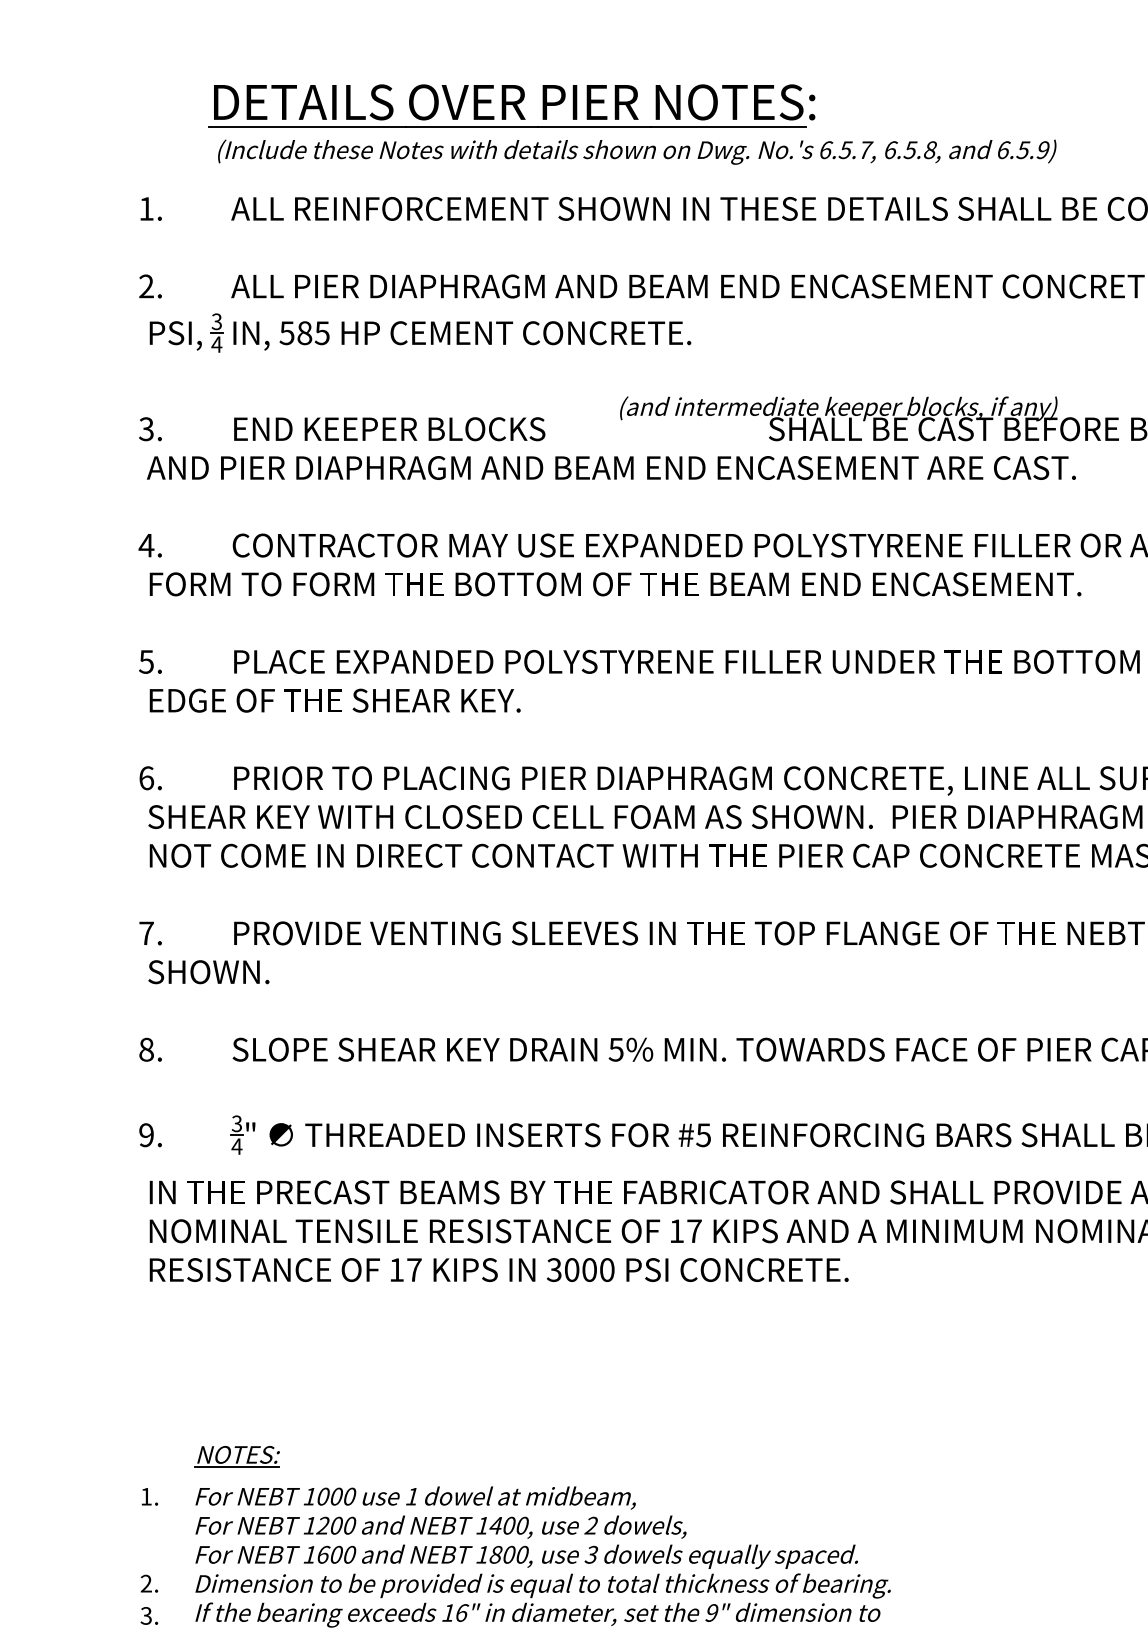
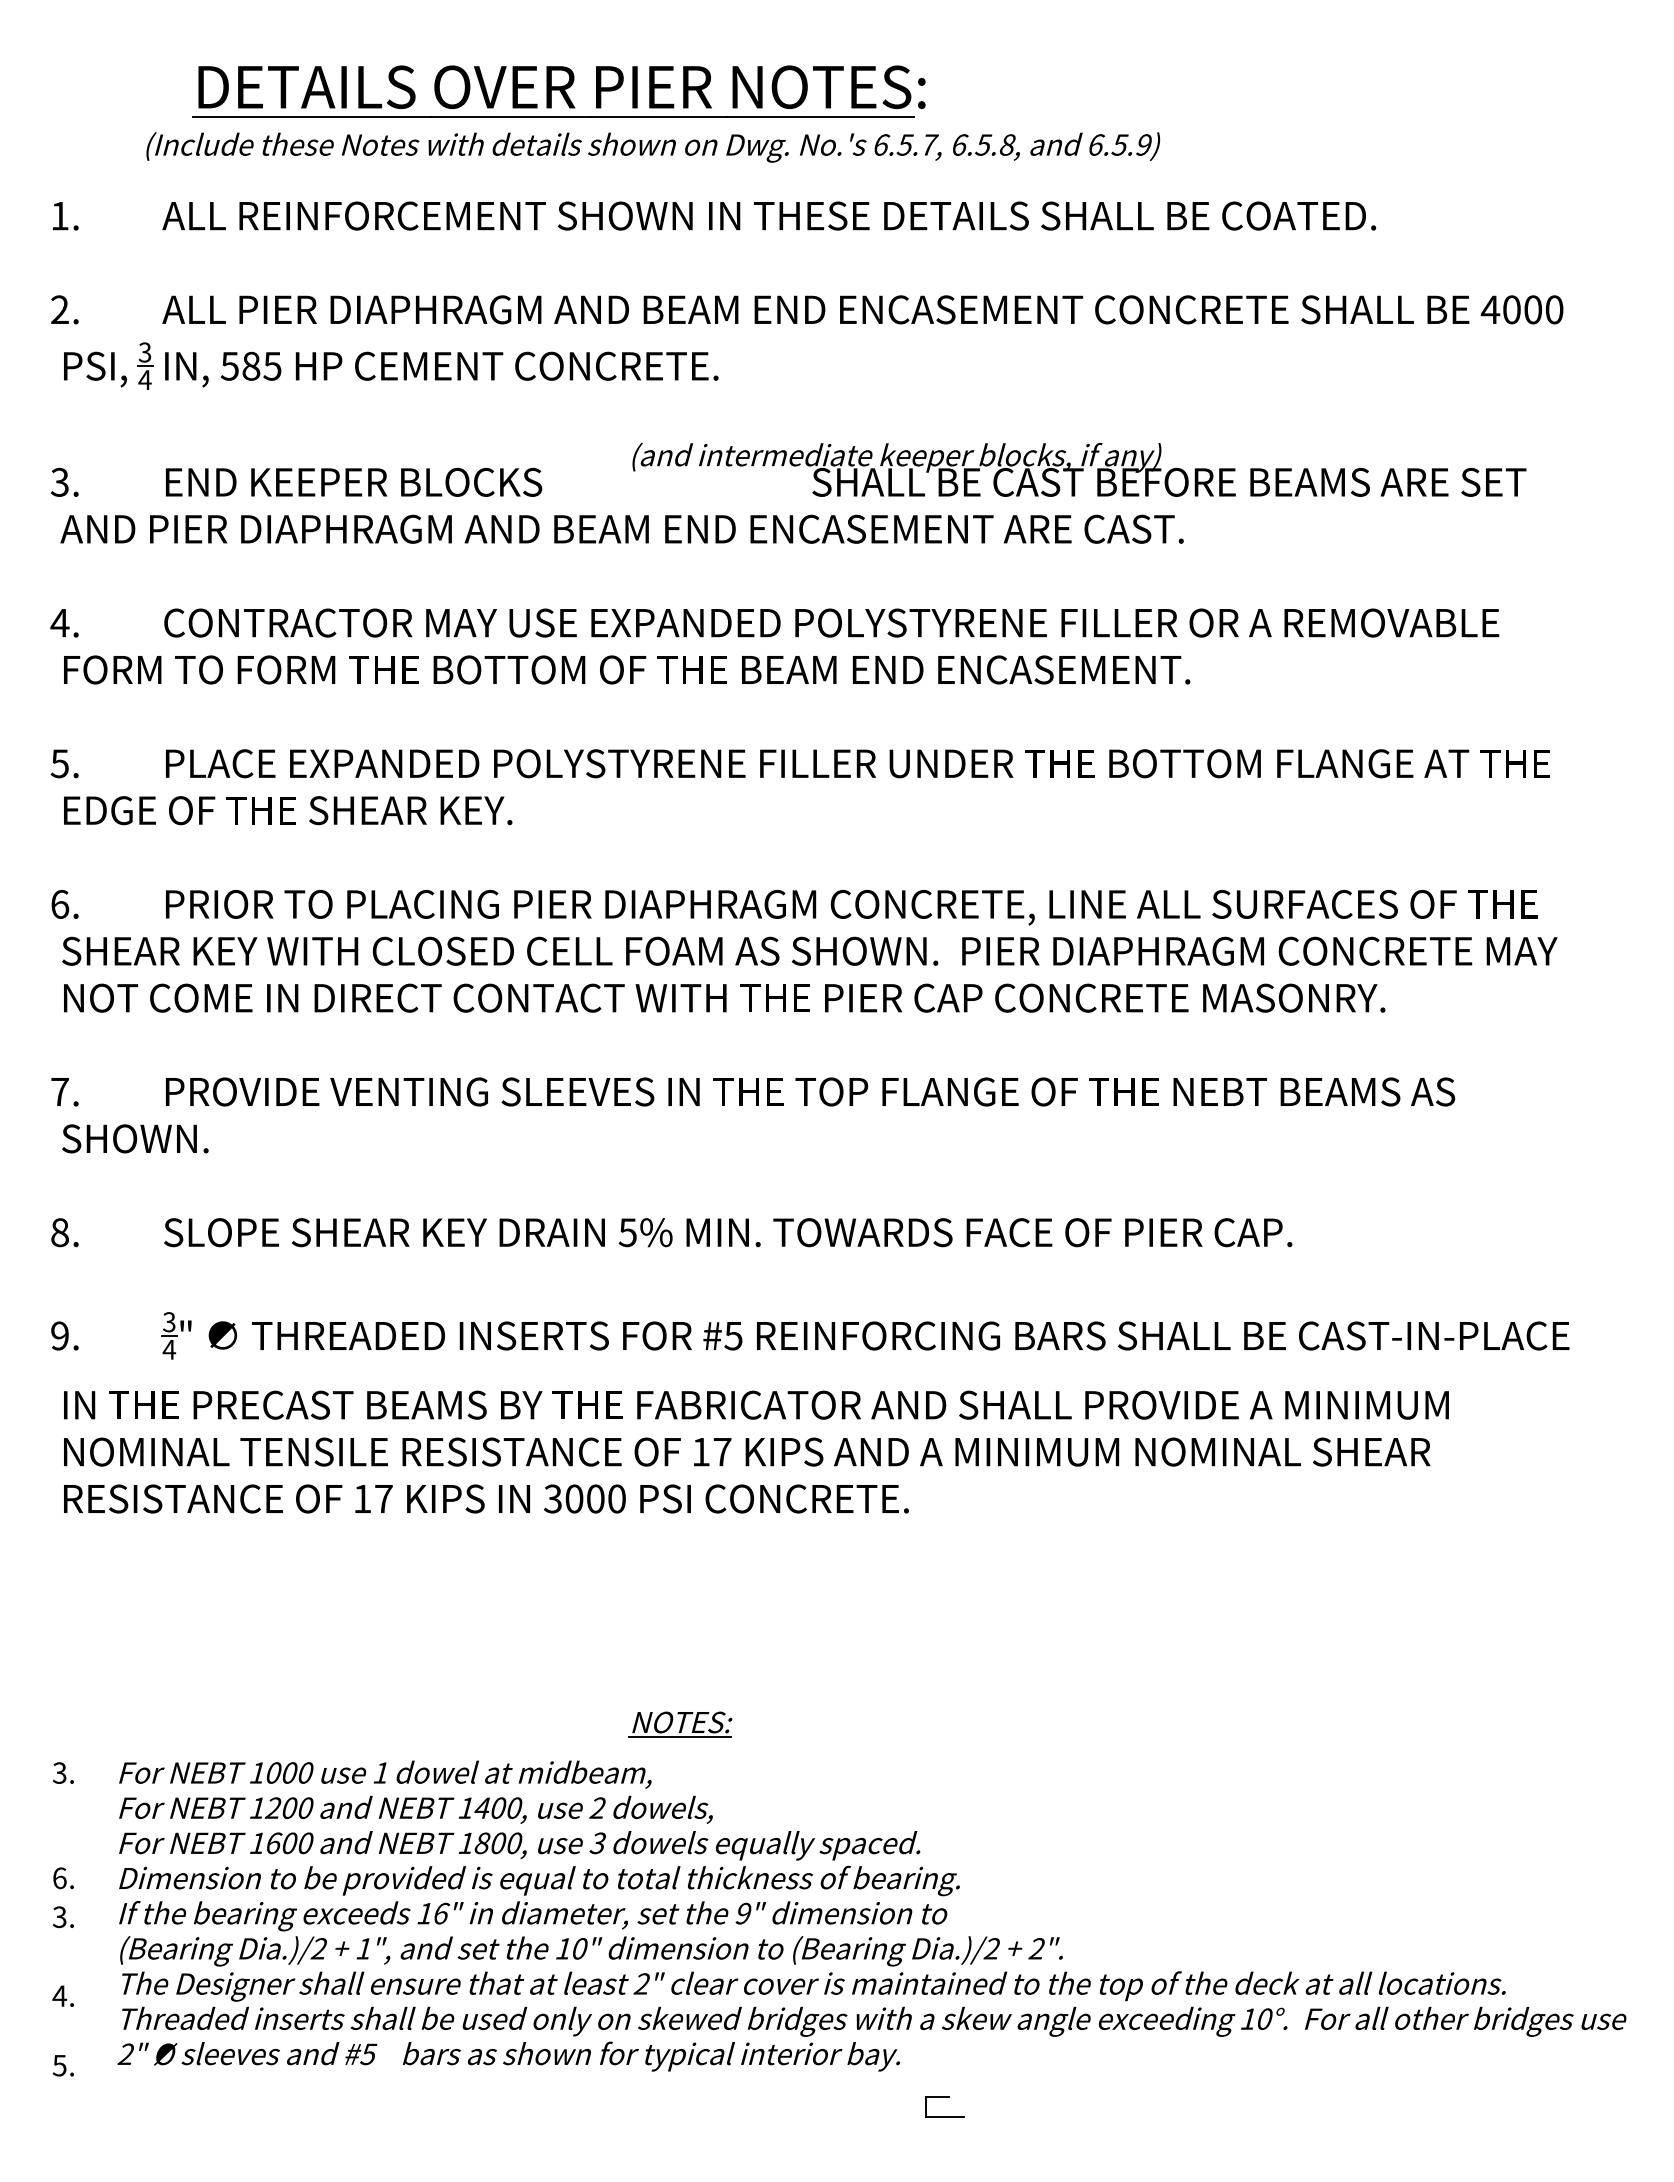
part: (511, 105) -> (558, 91), moved
part: (237, 1456) -> (680, 1724), moved
text: (146, 1496) -> (59, 1772), 1. -> 3.
text: (146, 1583) -> (59, 1878), 2. -> 6.

